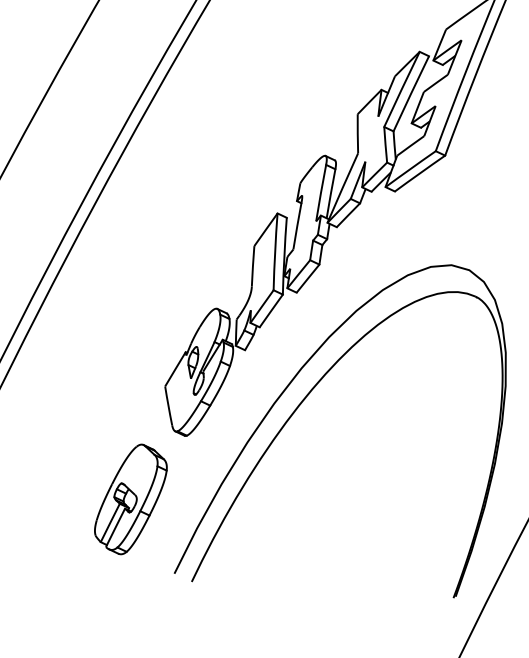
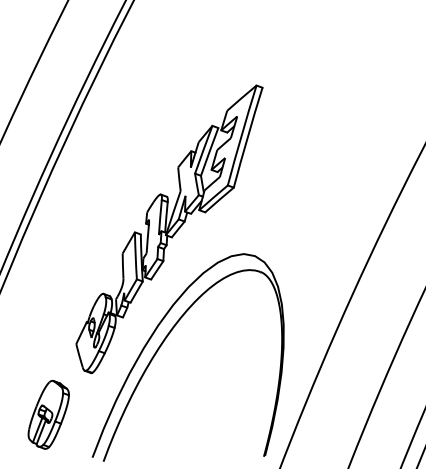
part: (130, 498) -> (48, 414), moved

